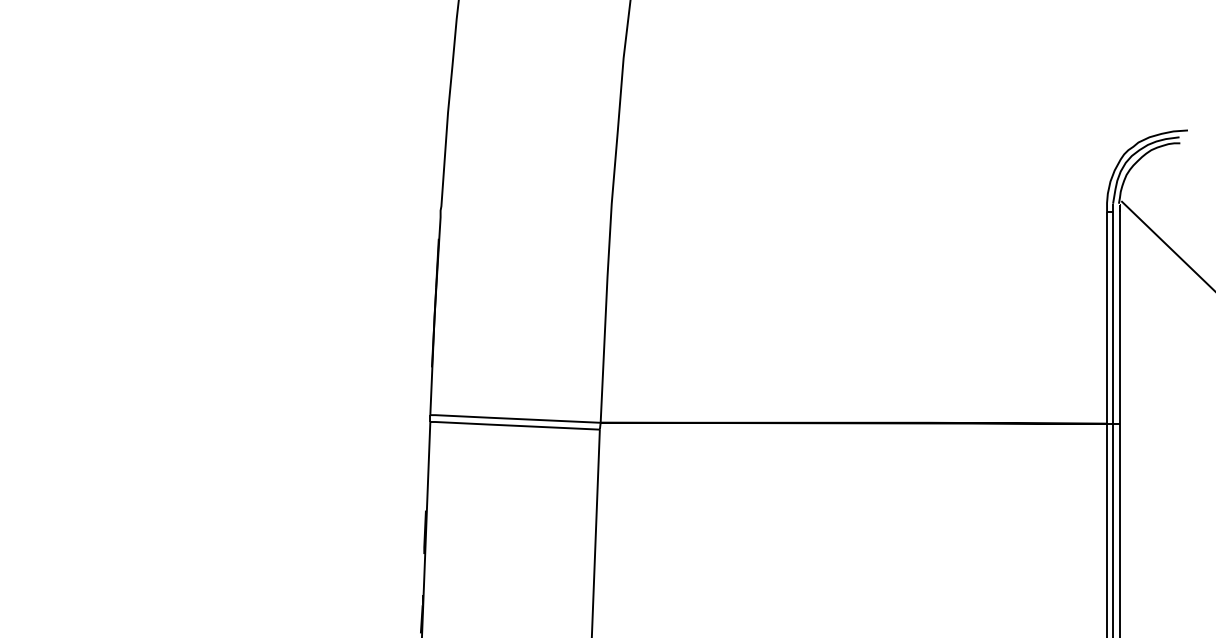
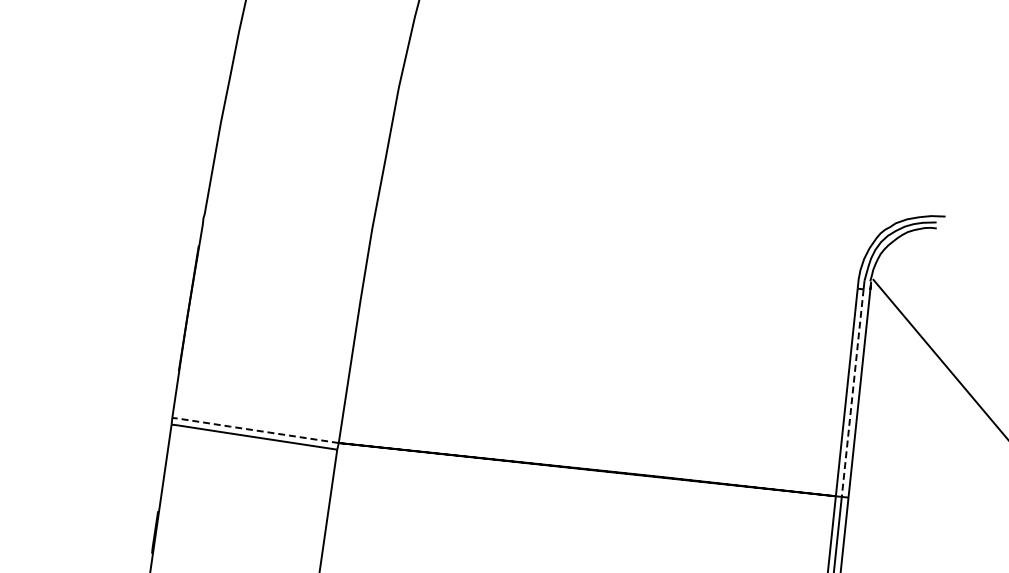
line: (1113, 318) -> (853, 393), solid -> dashed
line: (513, 418) -> (253, 429), solid -> dashed

